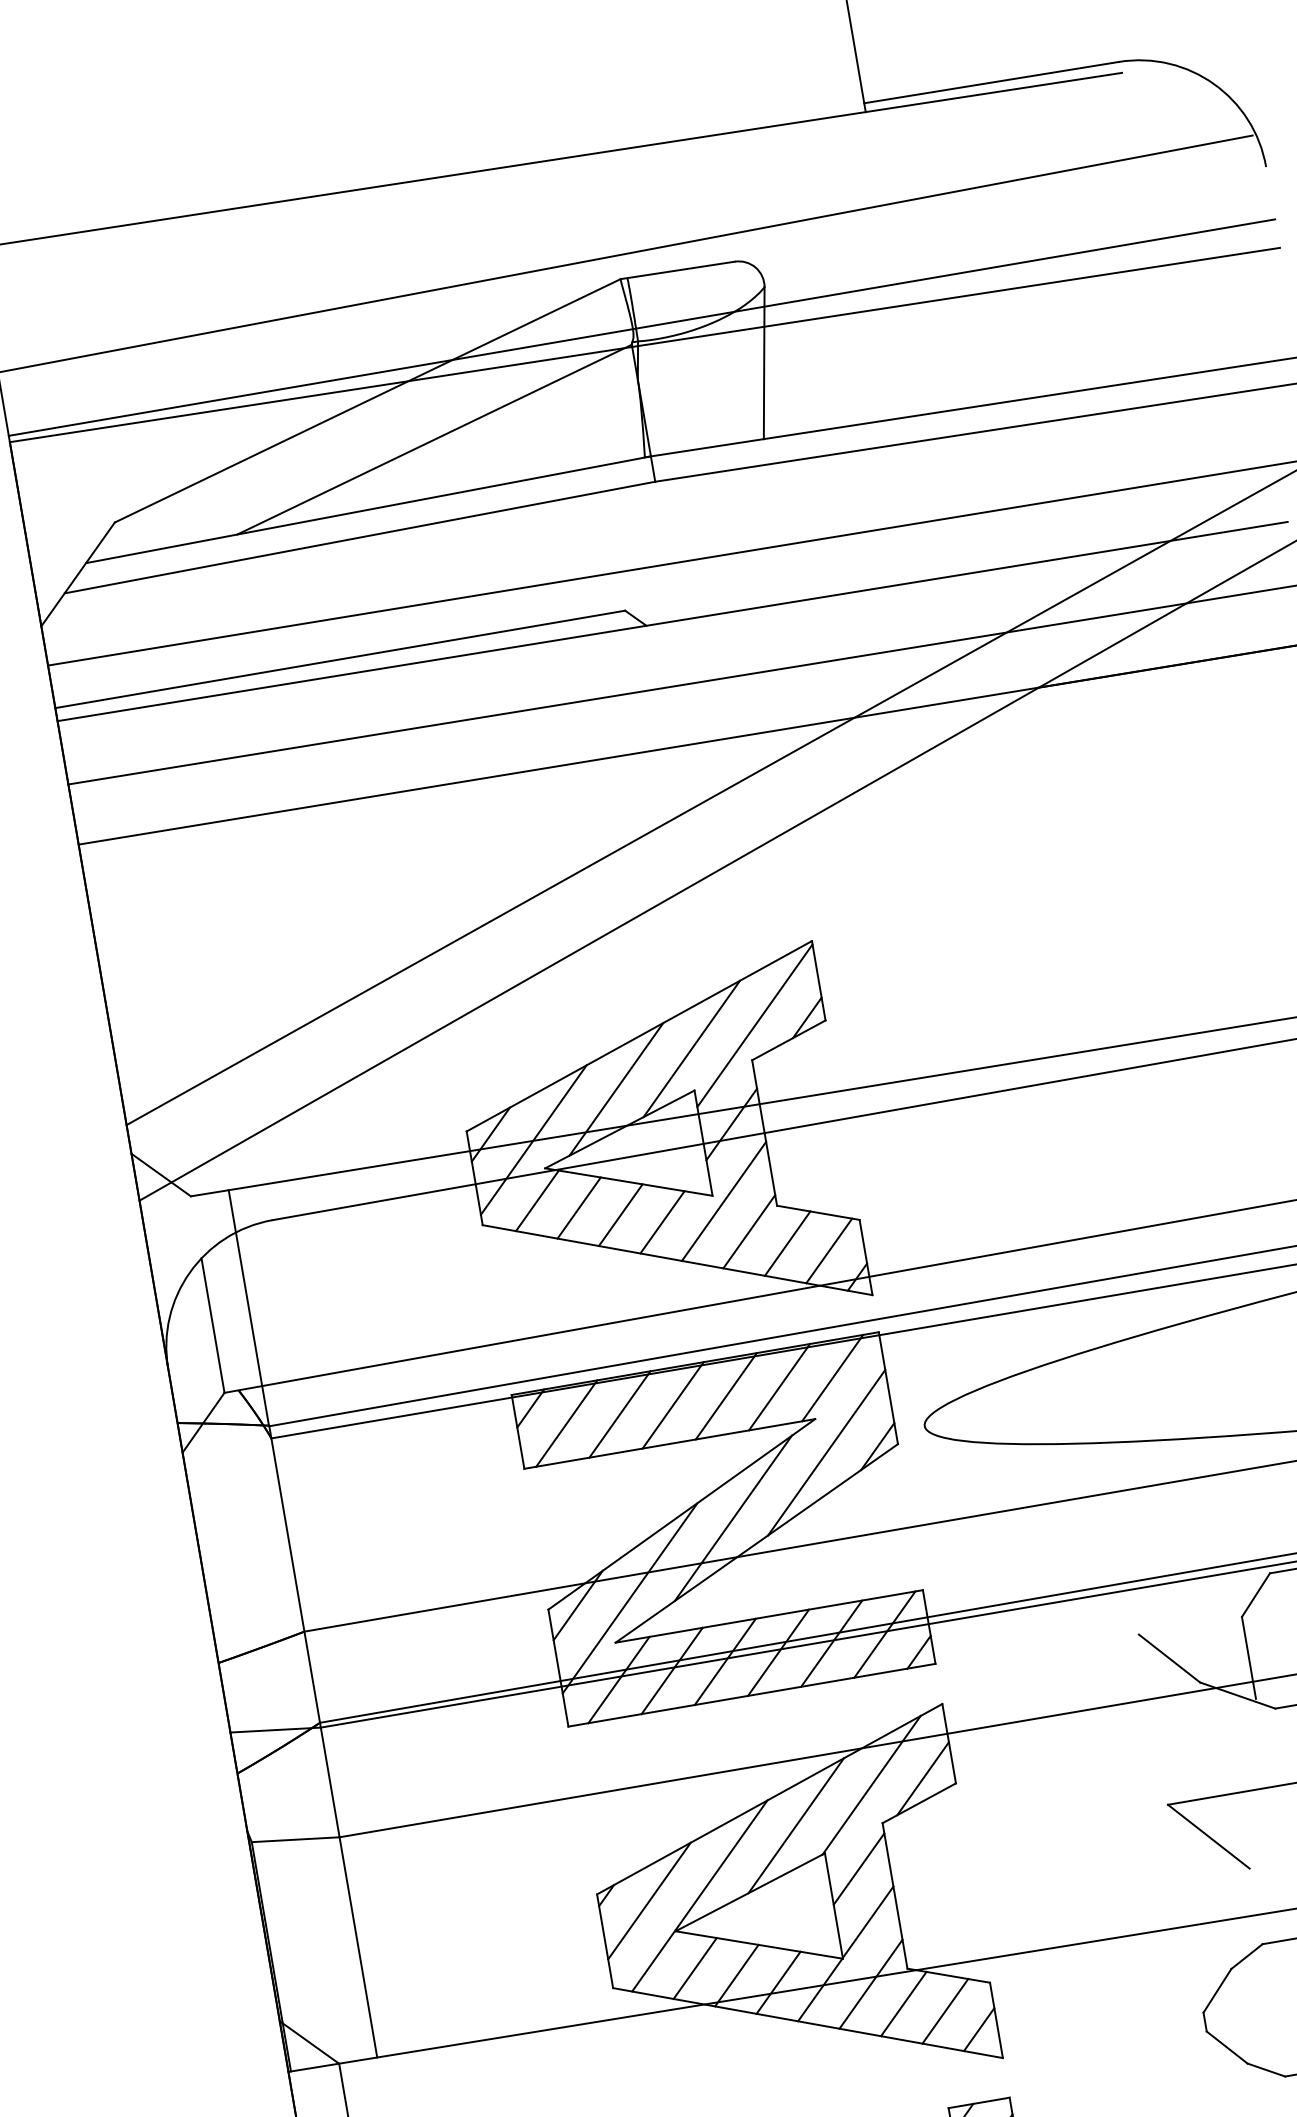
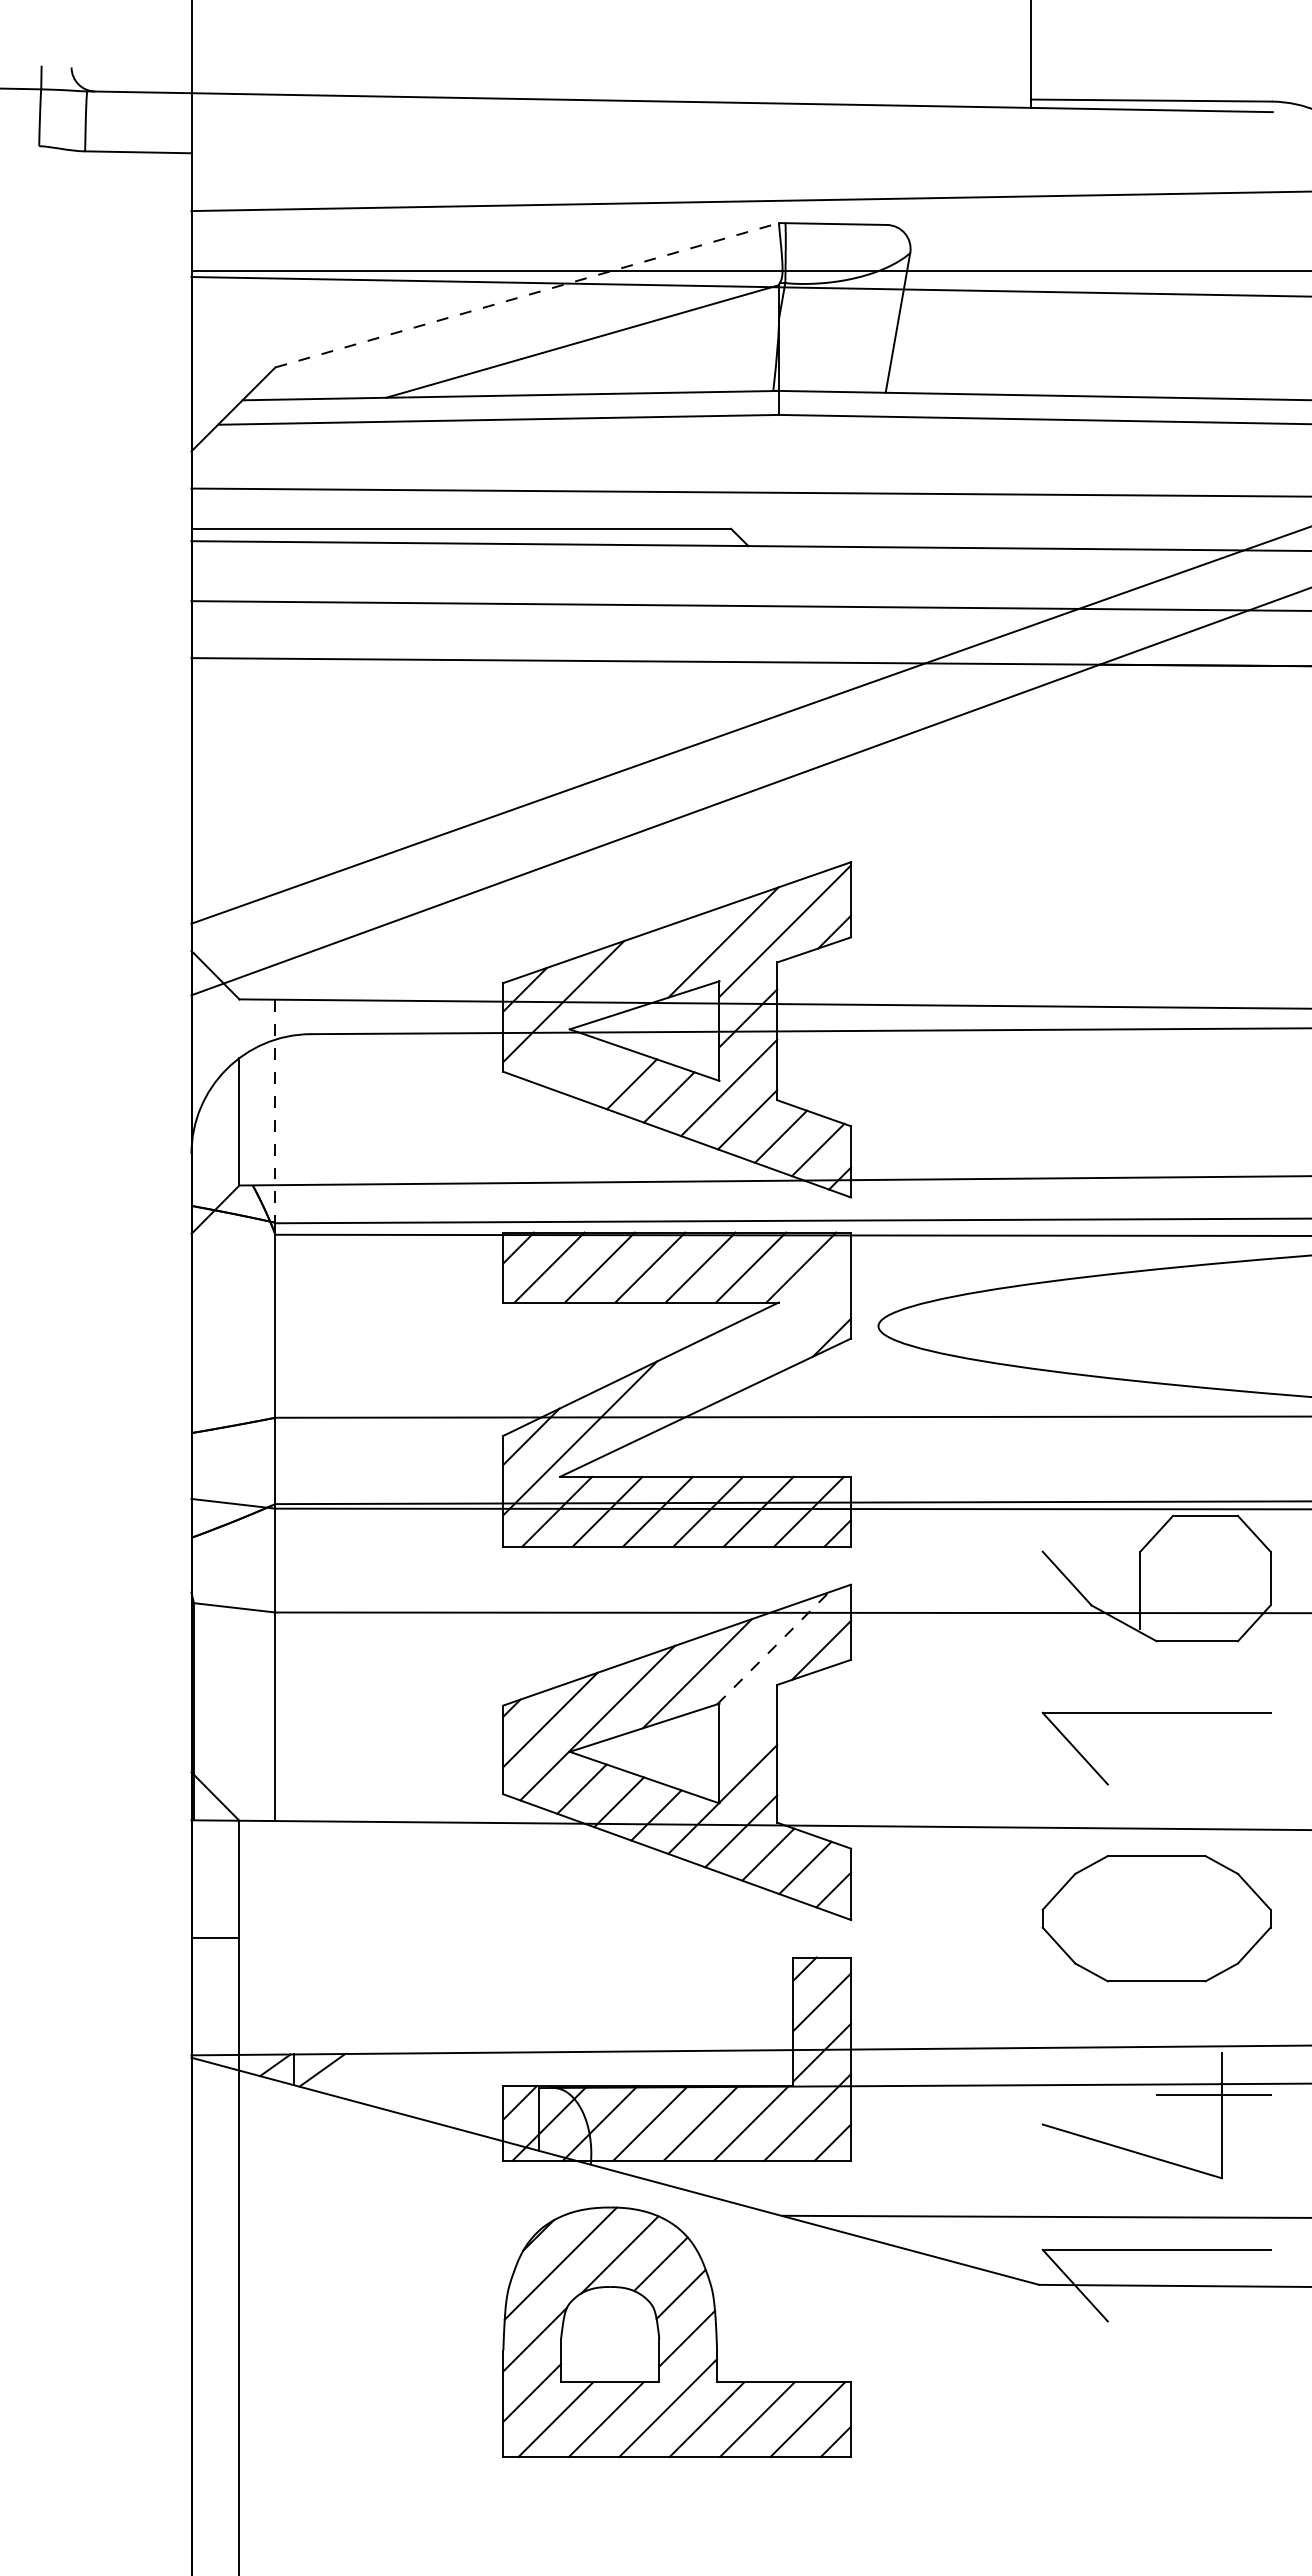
line: (368, 401) -> (527, 295), solid -> dashed
line: (616, 1089) -> (647, 967), removed
line: (537, 1200) -> (557, 1057), removed
line: (578, 1207) -> (594, 1070), removed
line: (249, 1308) -> (275, 1111), solid -> dashed
line: (827, 1452) -> (784, 1335), removed
line: (732, 1517) -> (687, 1380), removed
line: (872, 1785) -> (773, 1648), solid -> dashed
line: (859, 1869) -> (748, 1723), removed

